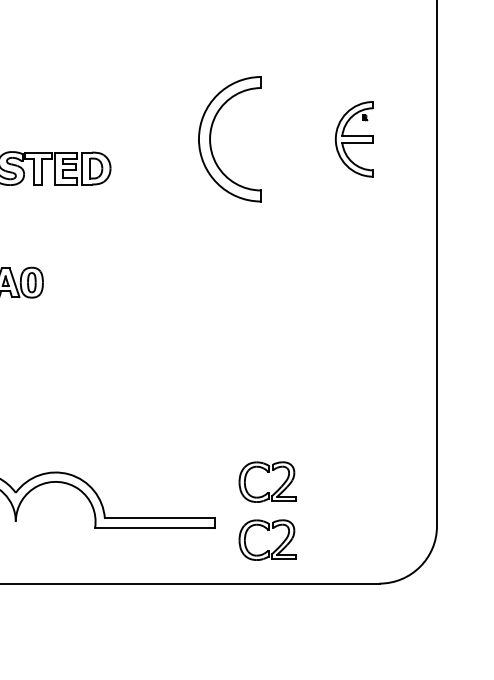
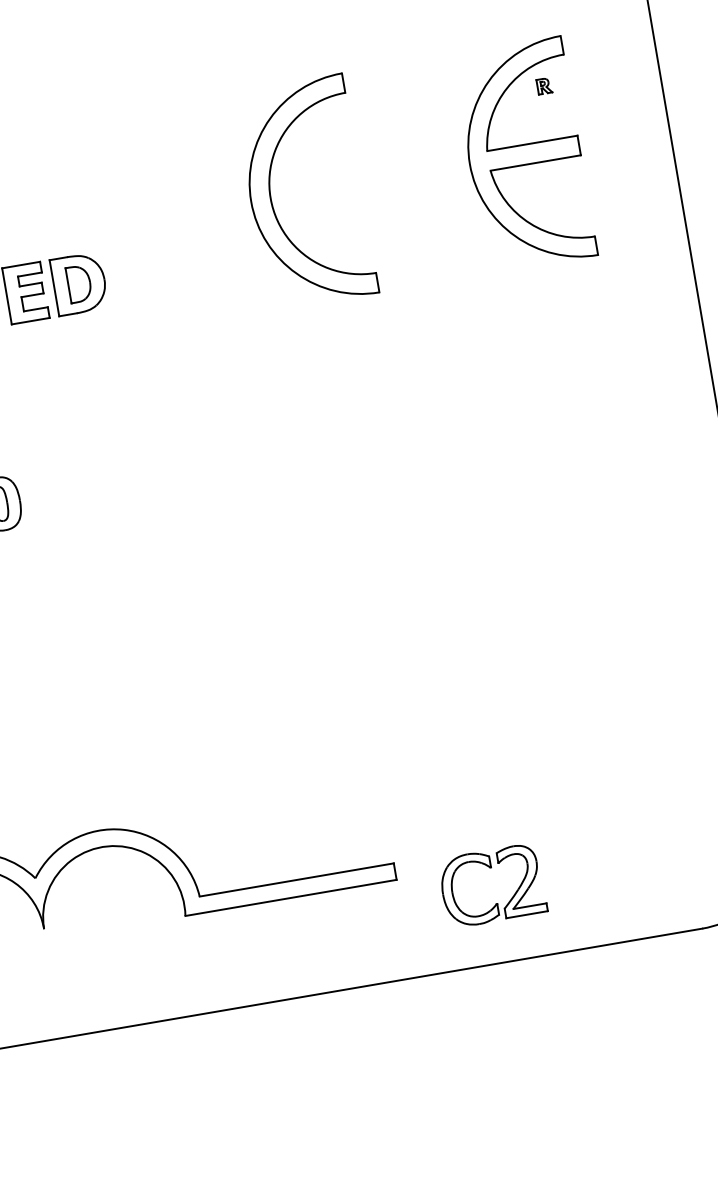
part: (354, 139) -> (524, 155), size x1.67
part: (267, 472) -> (471, 766), removed

